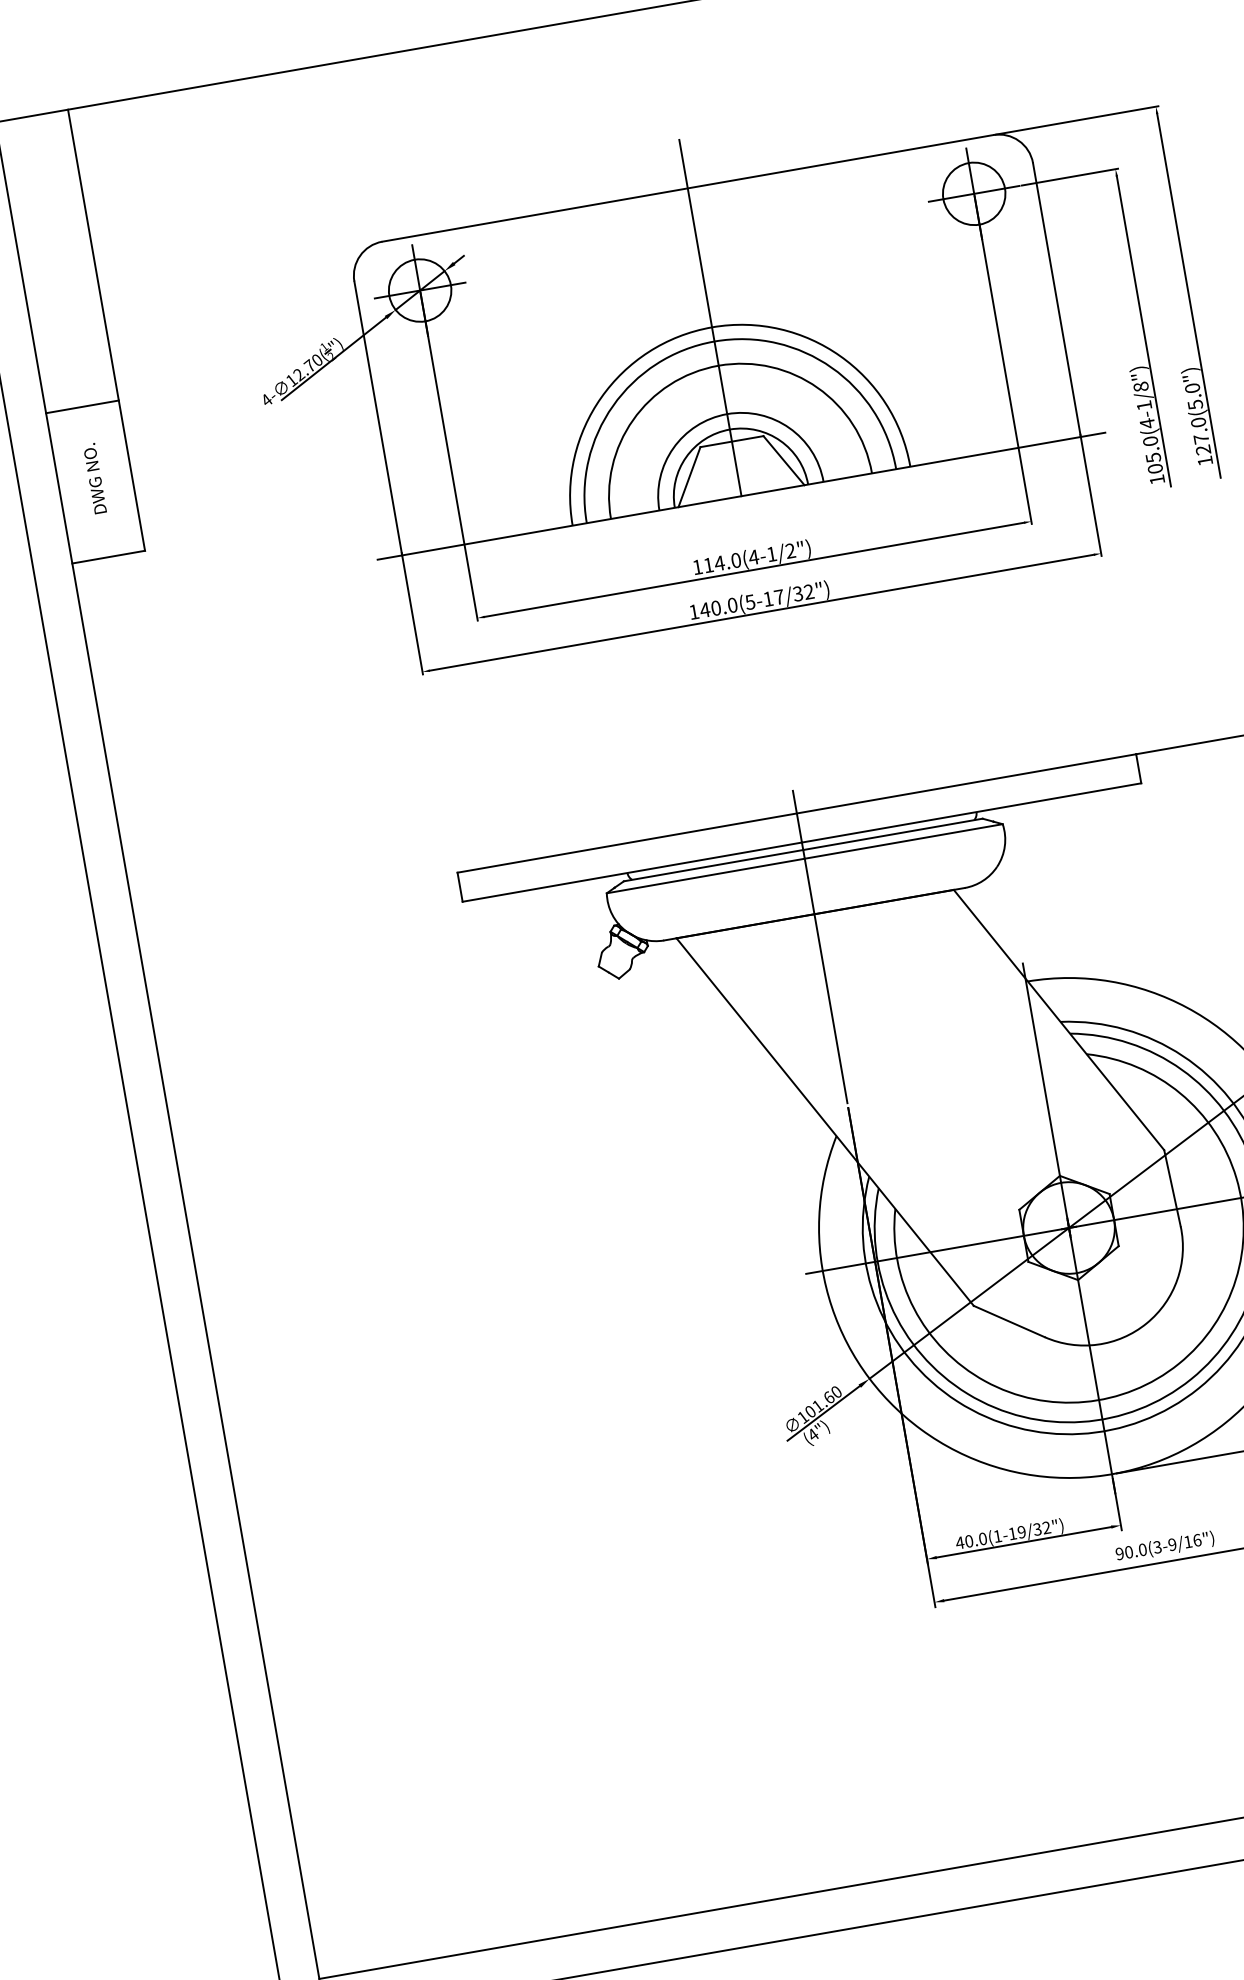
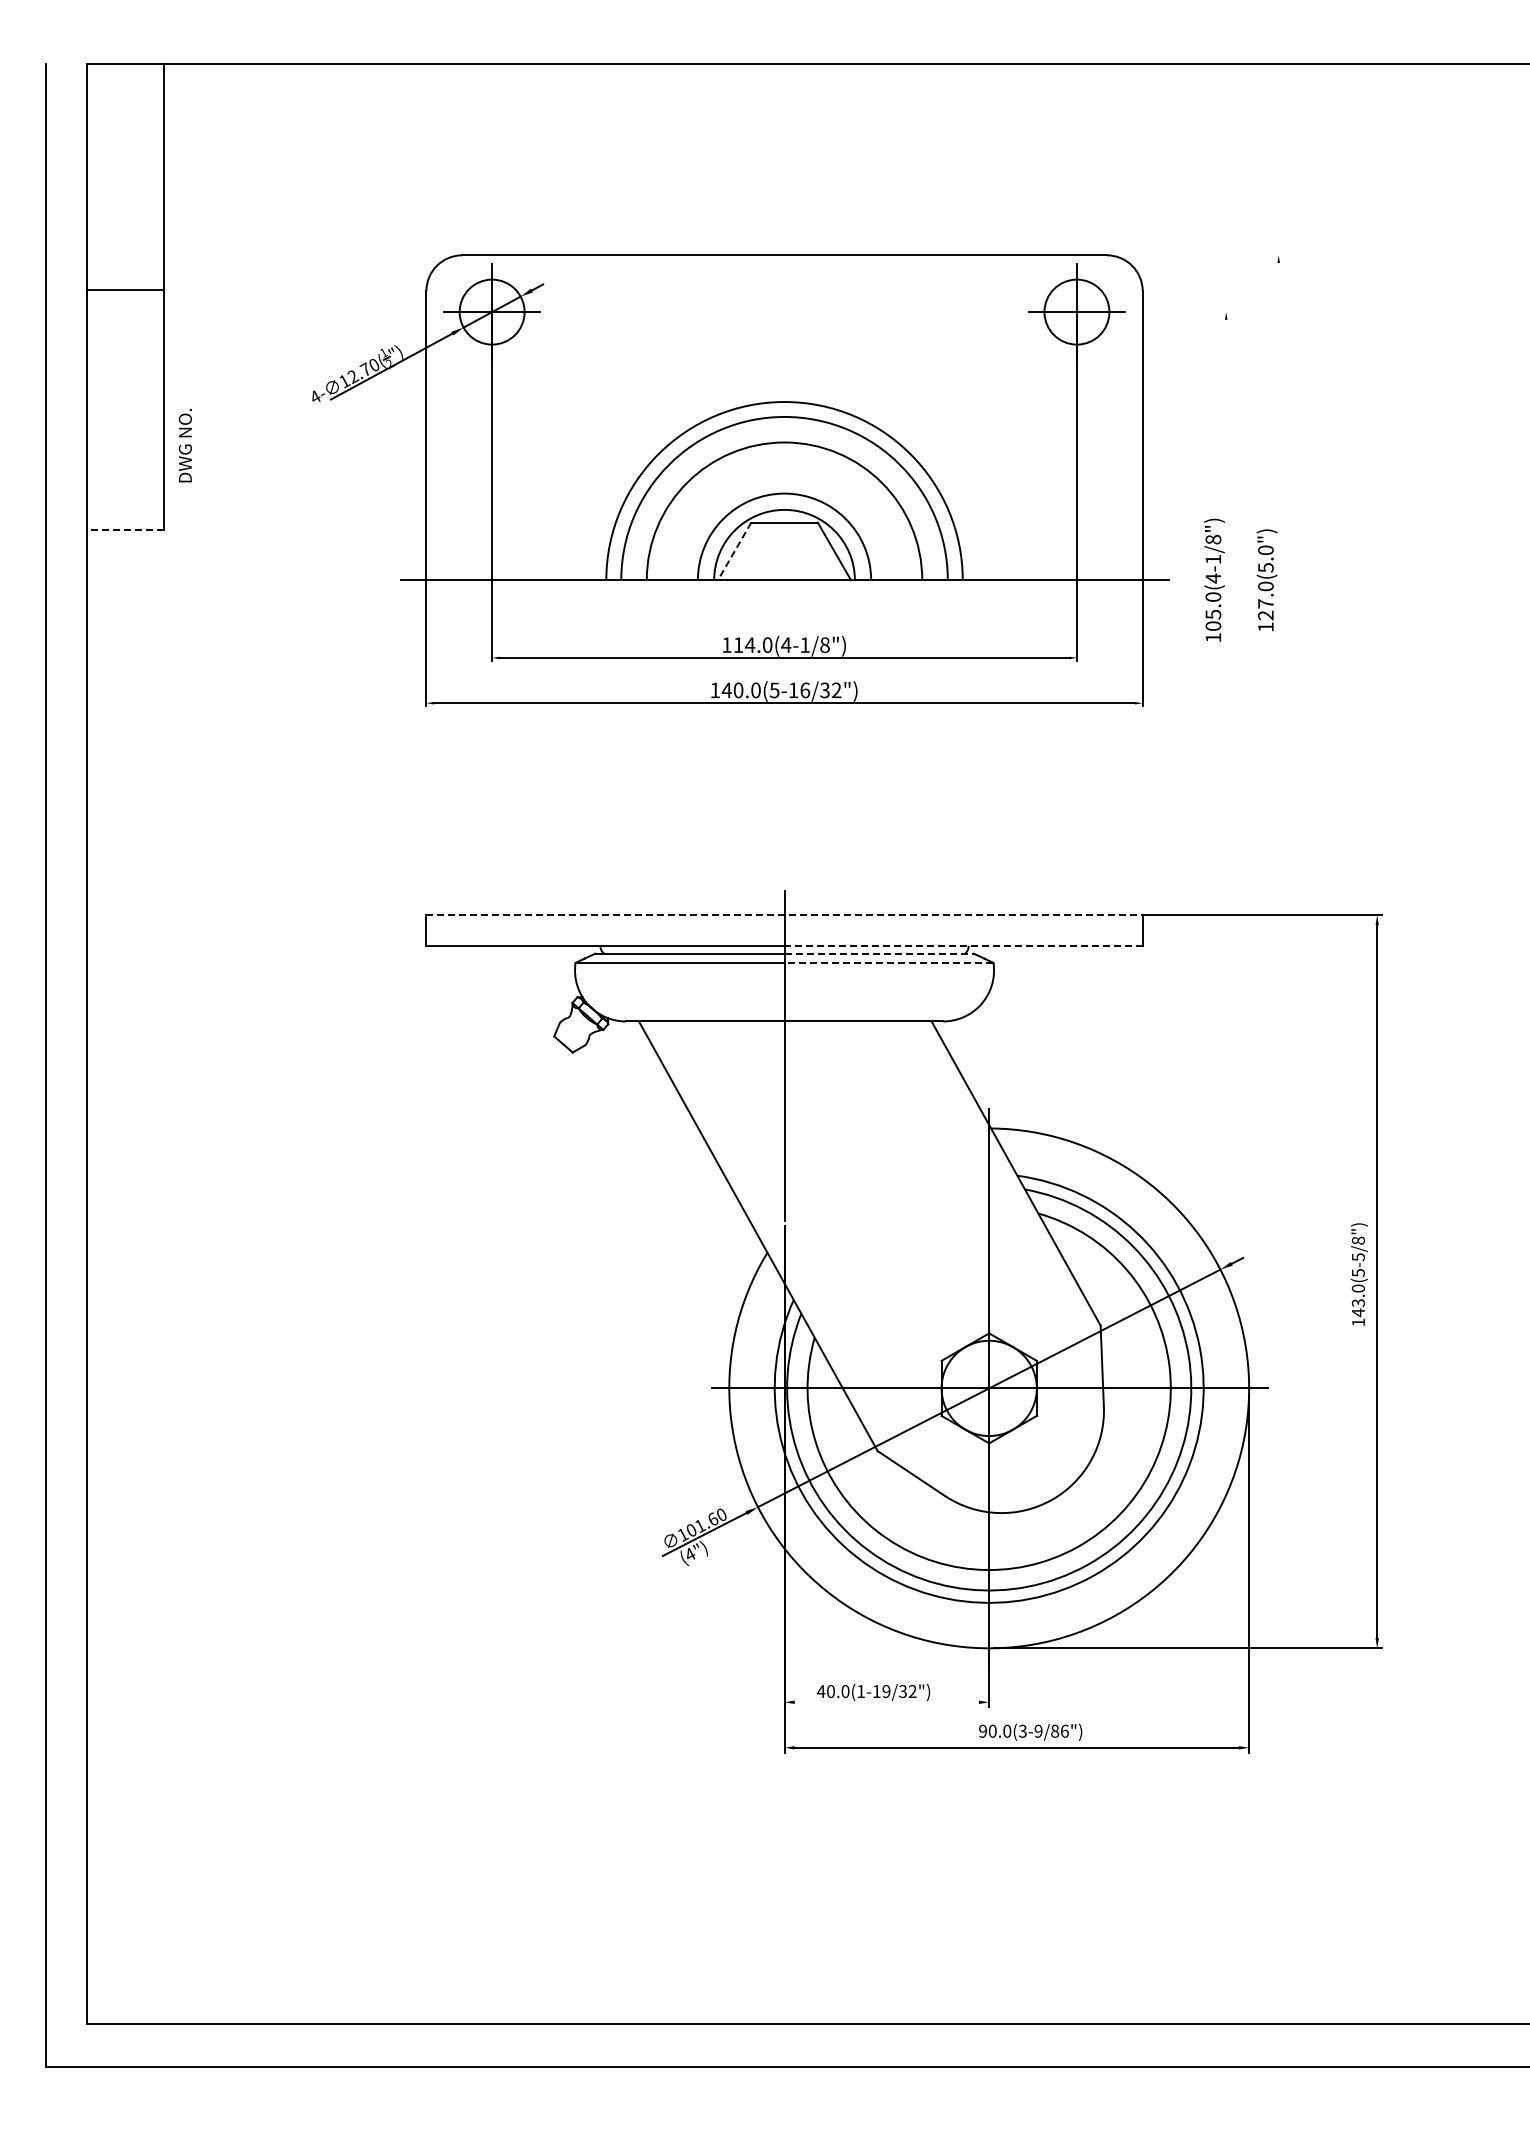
line: (1077, 120) -> (1195, 255), removed
line: (1069, 177) -> (1177, 312), removed
line: (1188, 296) -> (1278, 455), removed
line: (710, 318) -> (784, 392), removed
line: (1144, 331) -> (1226, 483), removed
line: (82, 406) -> (125, 289), moved
line: (689, 477) -> (734, 551), solid -> dashed
text: (94, 478) -> (184, 445), moved
text: (789, 550) -> (824, 644), 114.0(4-1/2") -> 114.0(4-1/8")
line: (107, 557) -> (124, 529), solid -> dashed
text: (779, 597) -> (805, 690), 140.0(5-17/32") -> 140.0(5-16/32")
line: (971, 812) -> (963, 945), solid -> dashed
line: (797, 813) -> (785, 915), solid -> dashed
line: (893, 834) -> (879, 953), solid -> dashed
line: (903, 841) -> (888, 962), solid -> dashed
text: (1188, 1541) -> (1055, 1730), 90.0(3-9/16 -> 90.0(3-9/86
line: (1023, 1542) -> (886, 1702), removed

